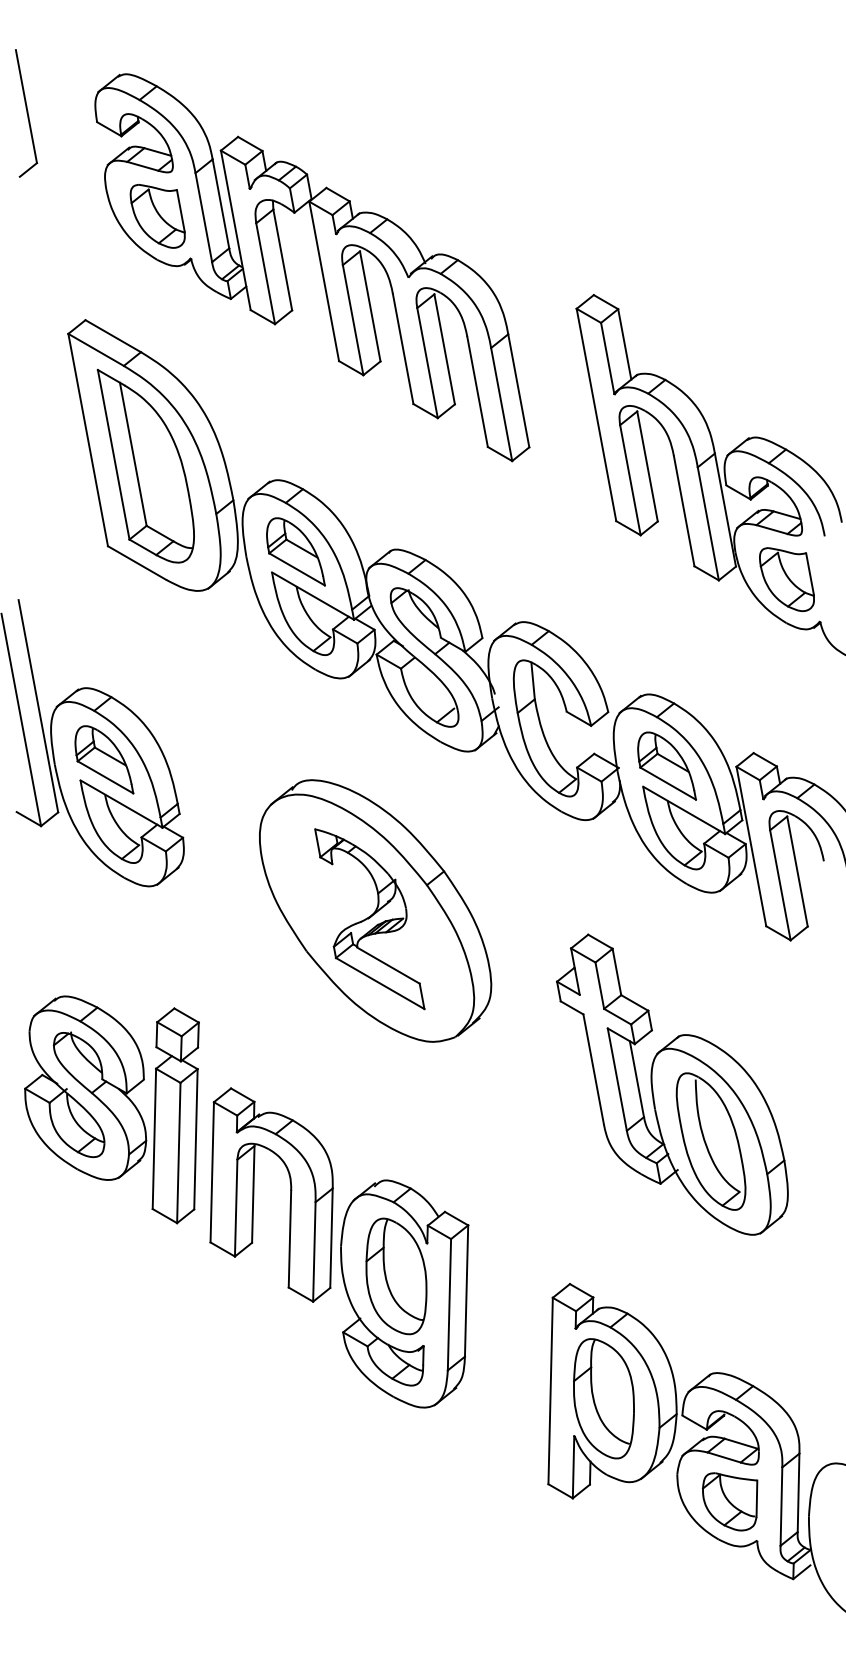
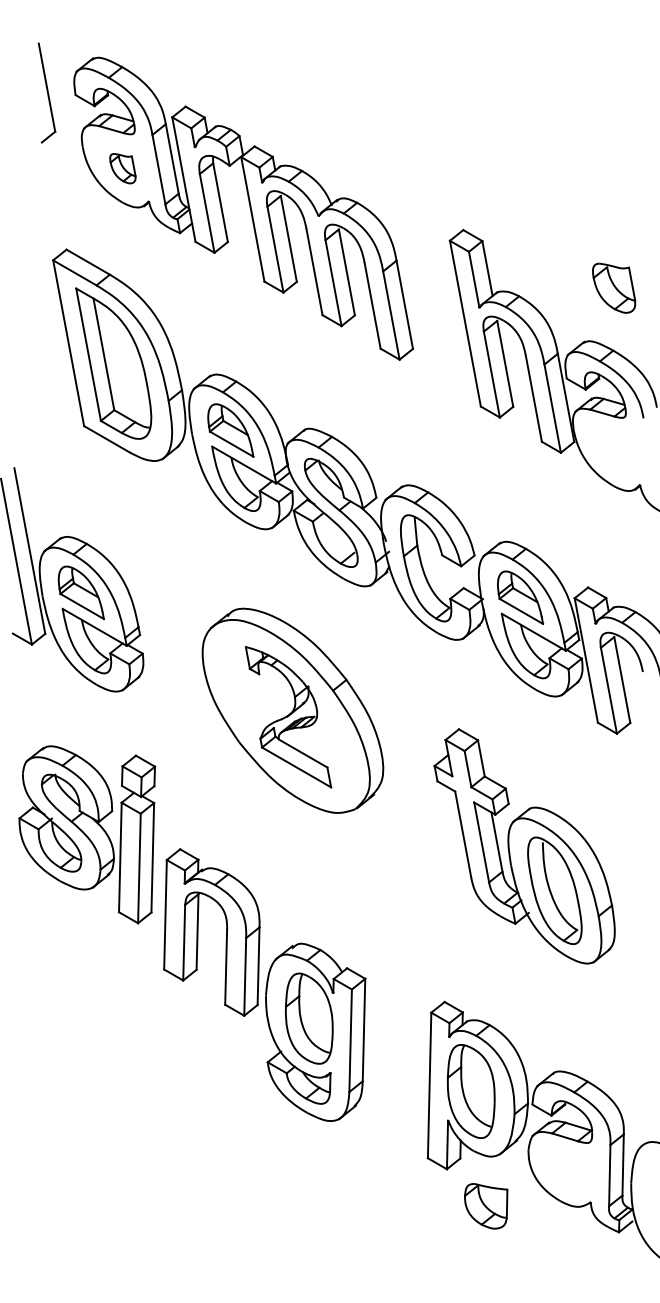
part: (26, 113) -> (47, 93), moved
part: (157, 216) -> (122, 168), size x0.6
part: (786, 579) -> (613, 288), moved
part: (111, 1109) -> (86, 834), moved
part: (404, 1293) -> (315, 1031), moved
part: (730, 1501) -> (486, 1206), moved

